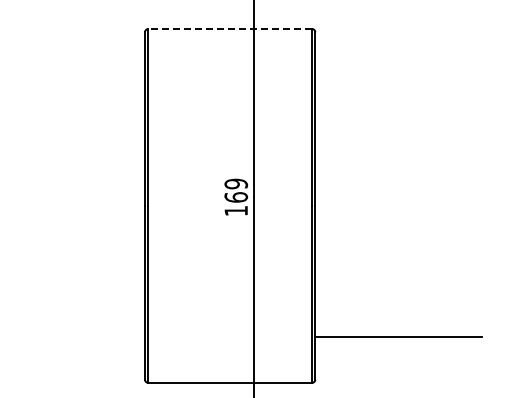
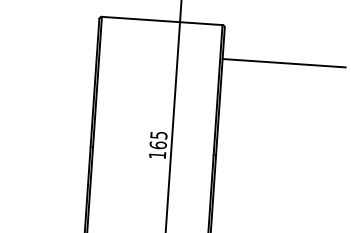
line: (230, 29) -> (162, 21), dashed -> solid
line: (398, 74) -> (283, 62), added
text: (235, 183) -> (158, 134), 169 -> 165

